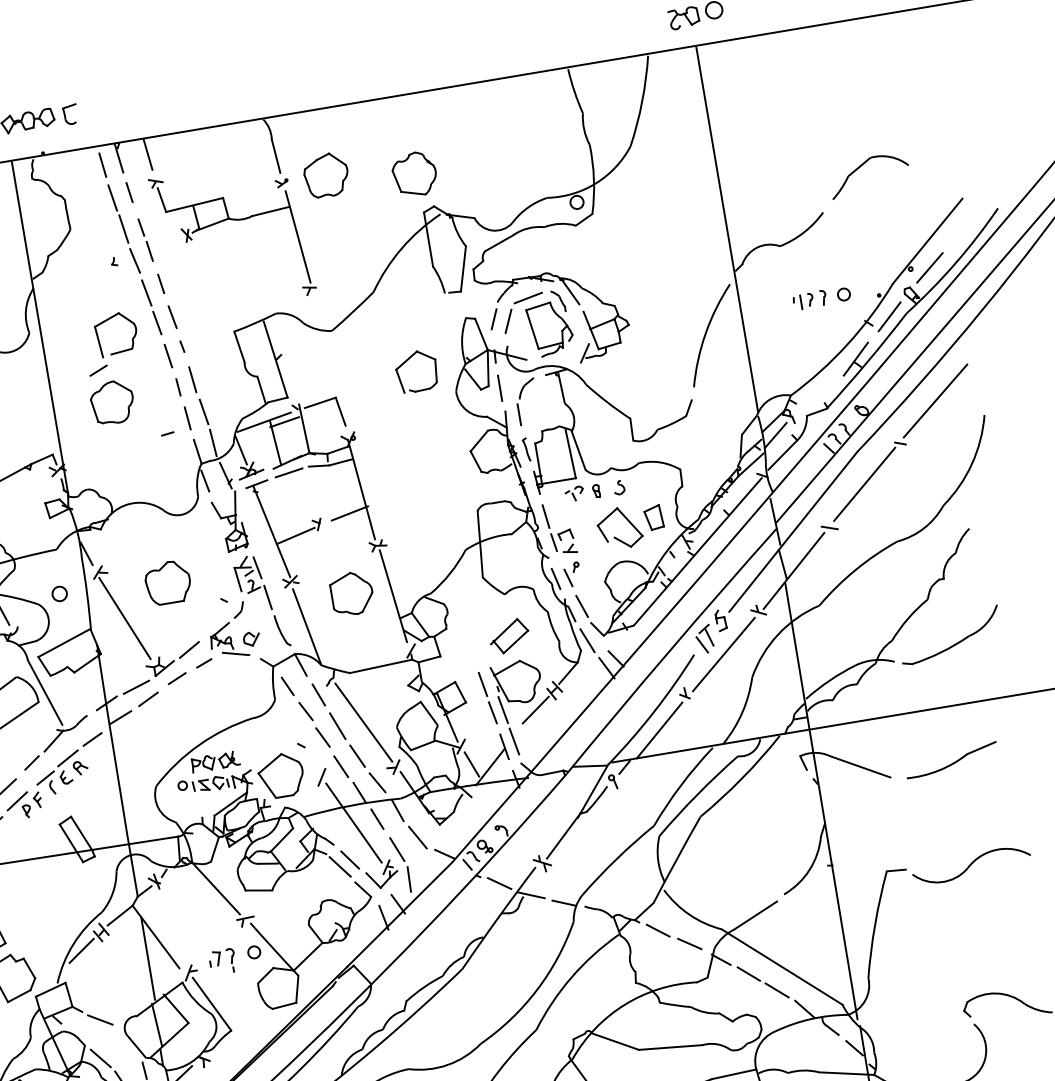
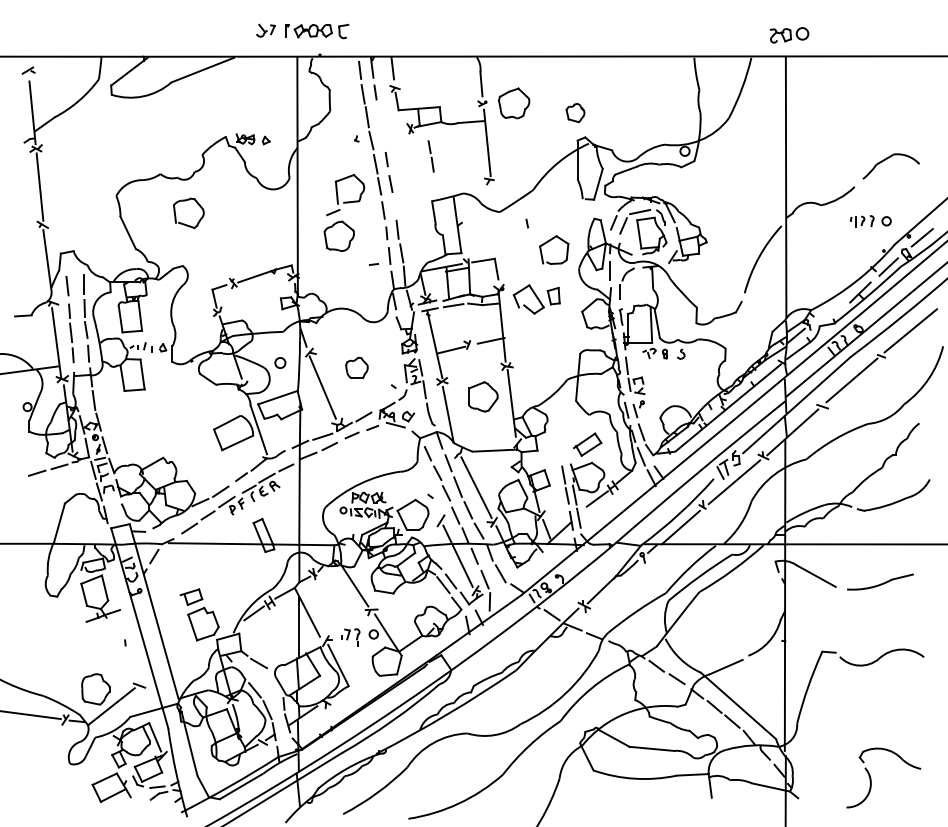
part: (414, 173) -> (575, 112), size x0.6
line: (146, 240) -> (431, 156), moved
part: (821, 298) -> (870, 221), moved
line: (181, 346) -> (526, 223), moved
part: (630, 526) -> (536, 299), moved
part: (167, 582) -> (356, 367), size x0.7

